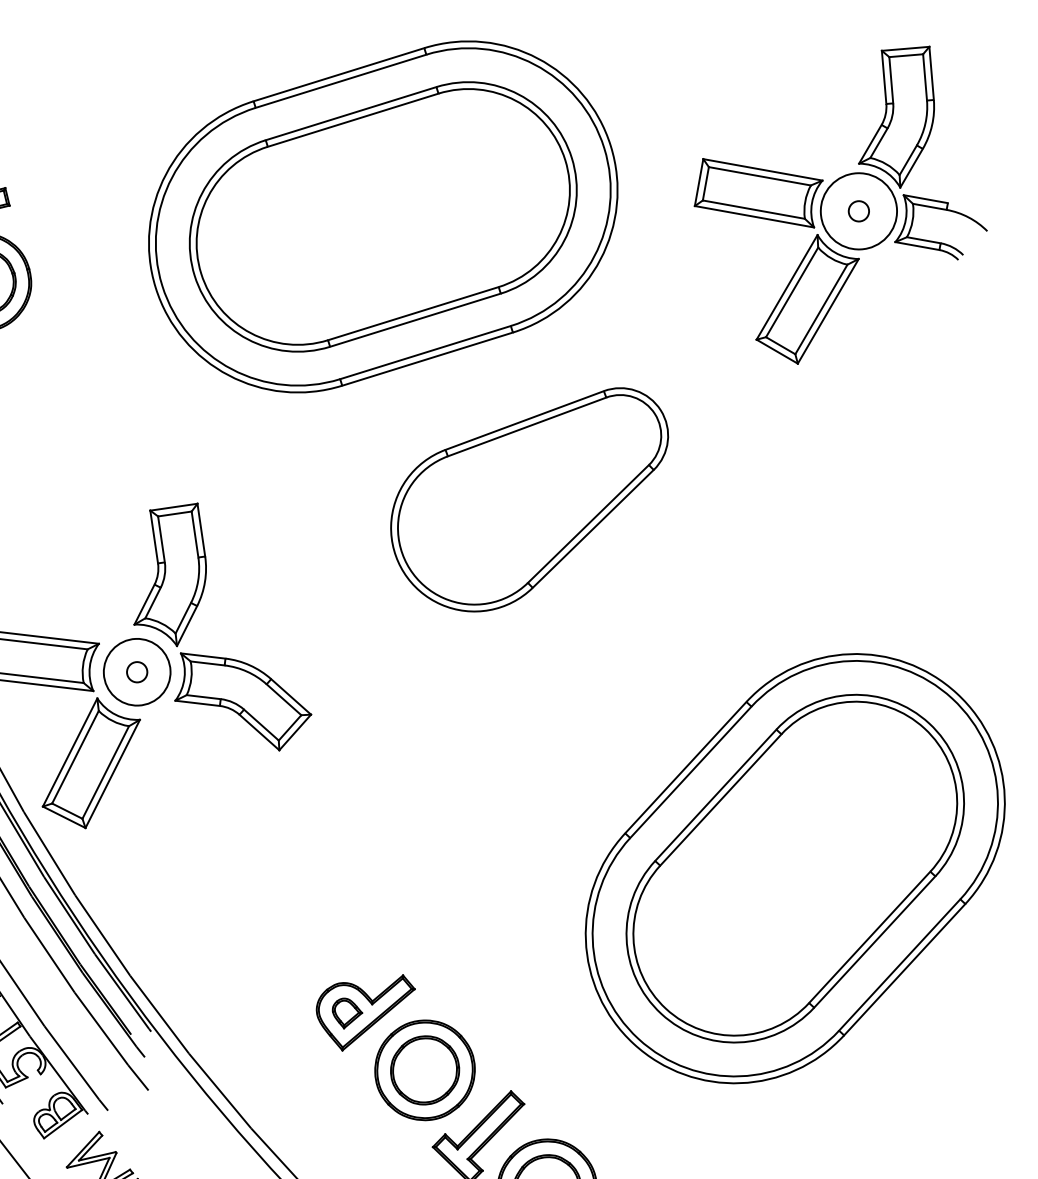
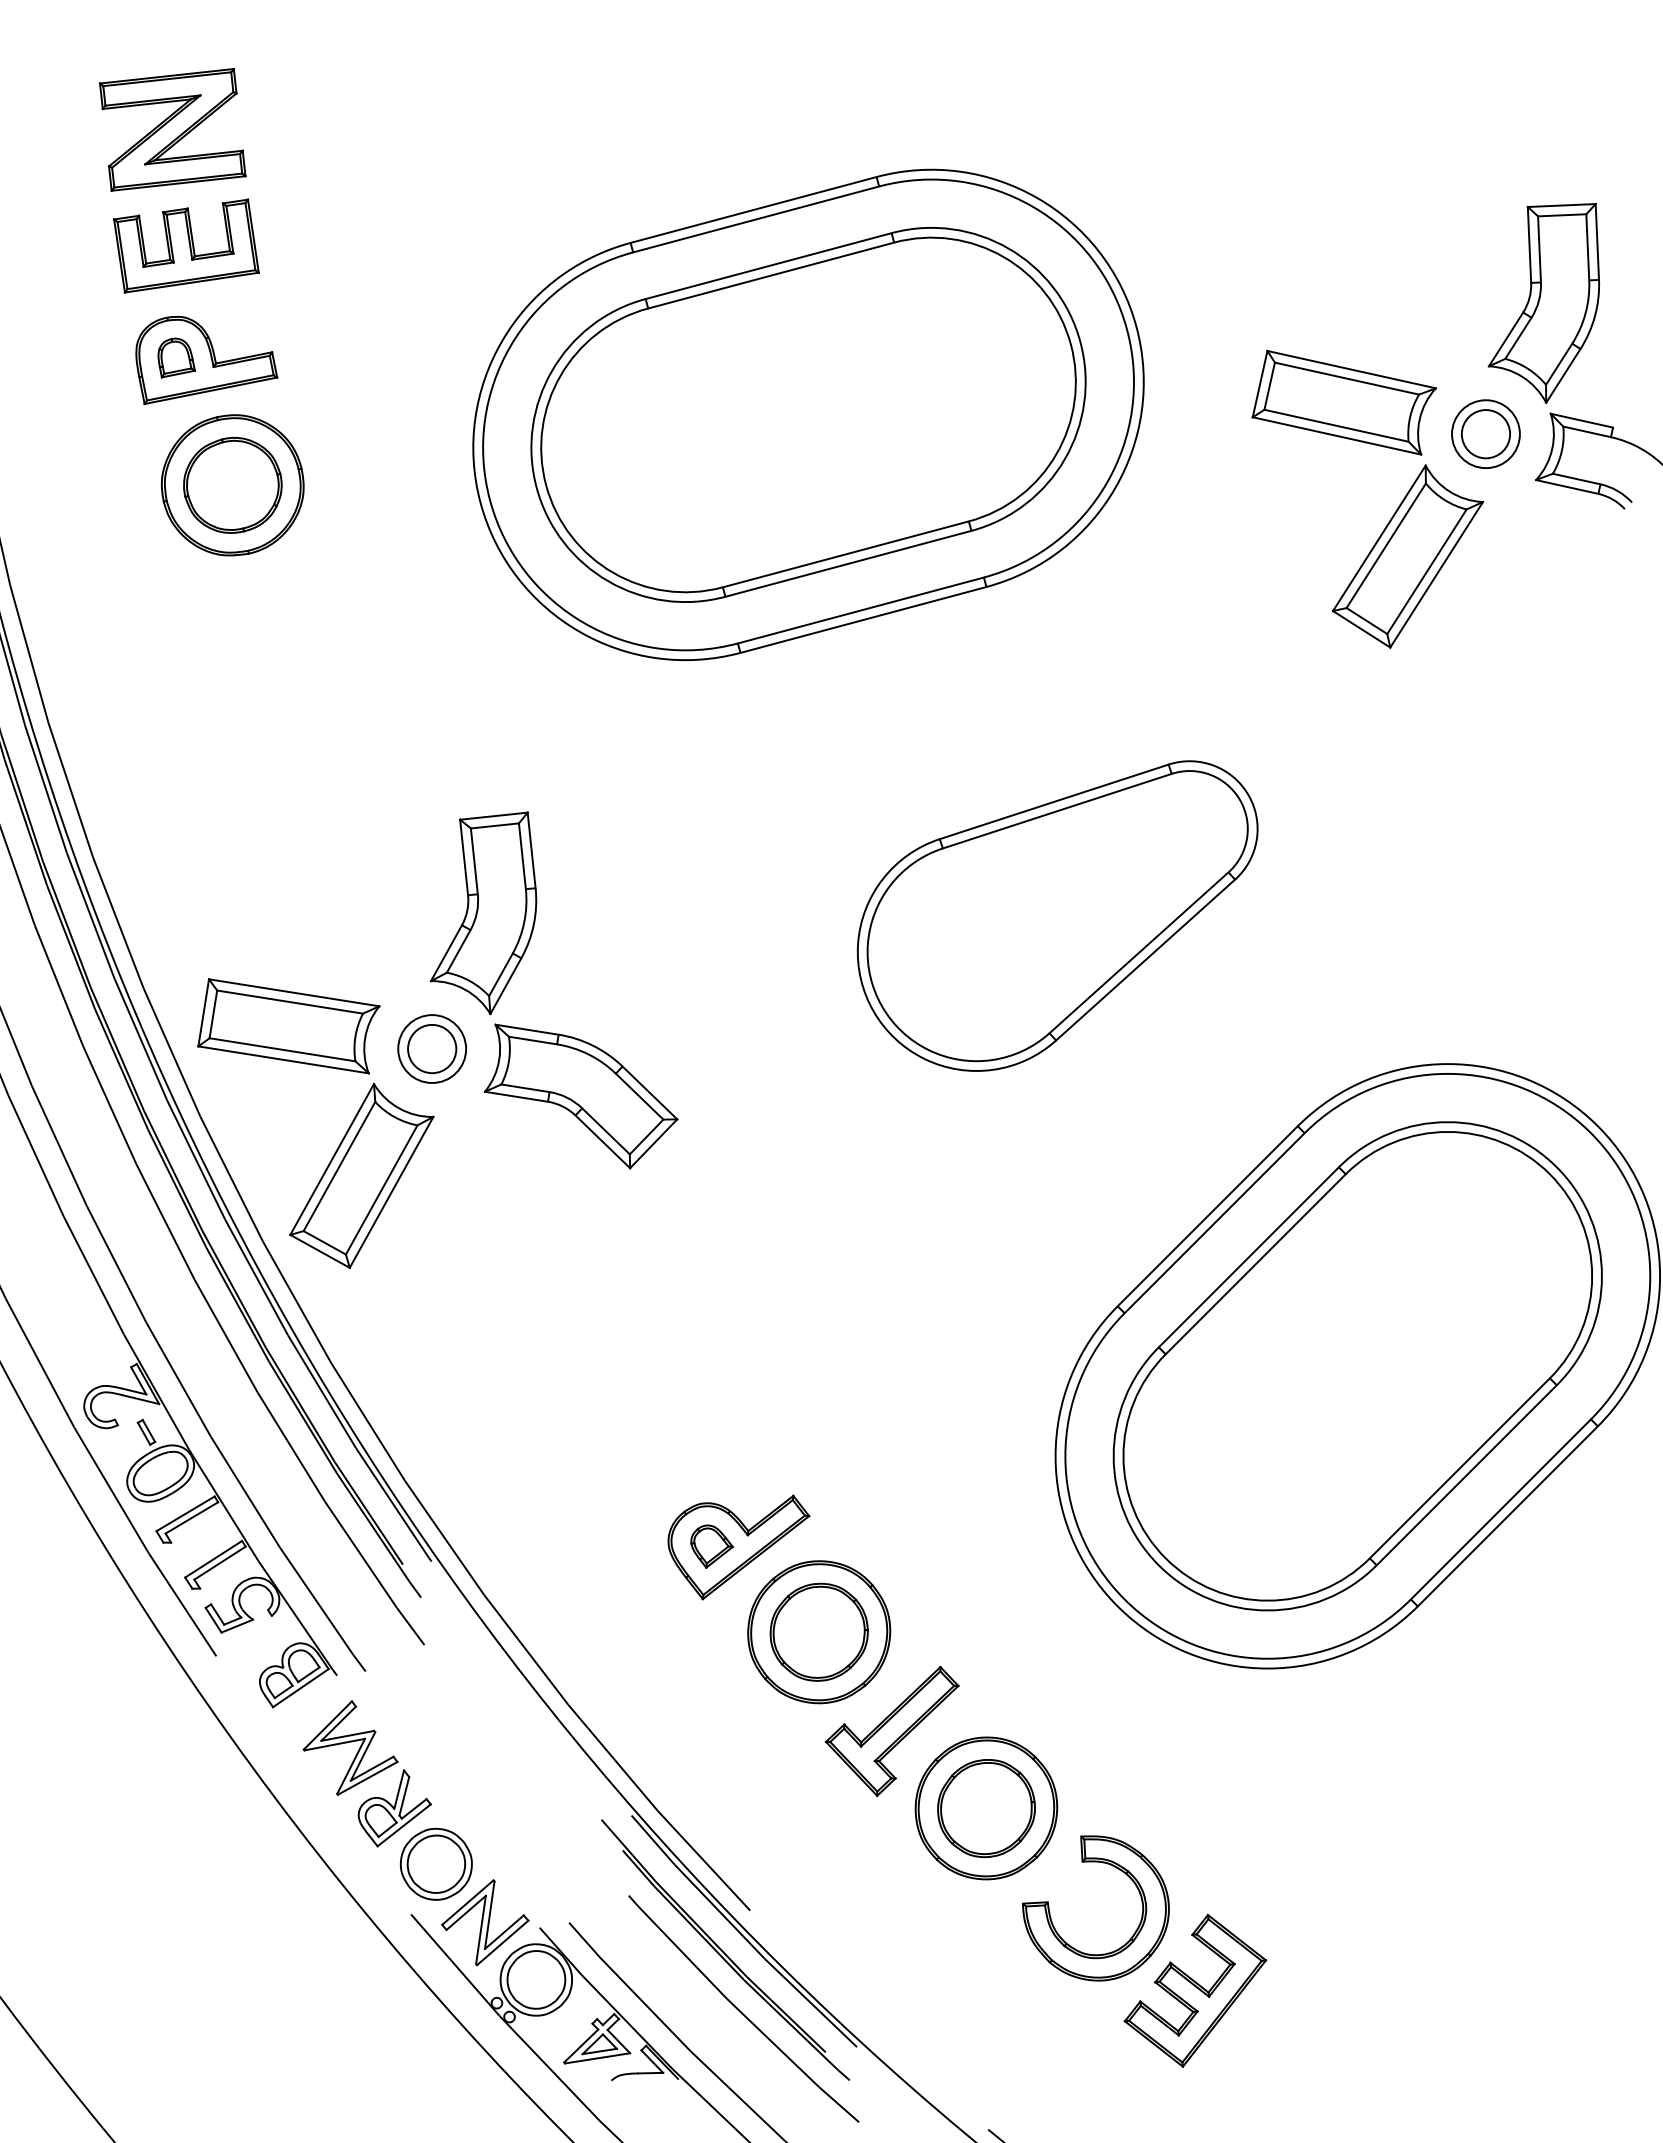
circle: (858, 211) -> (1485, 434), size x0.62
circle: (858, 211) -> (1485, 434), size x1.67
part: (530, 500) -> (1057, 915), moved
circle: (137, 671) -> (432, 1048), size x0.71
circle: (137, 671) -> (432, 1048), size x1.67

